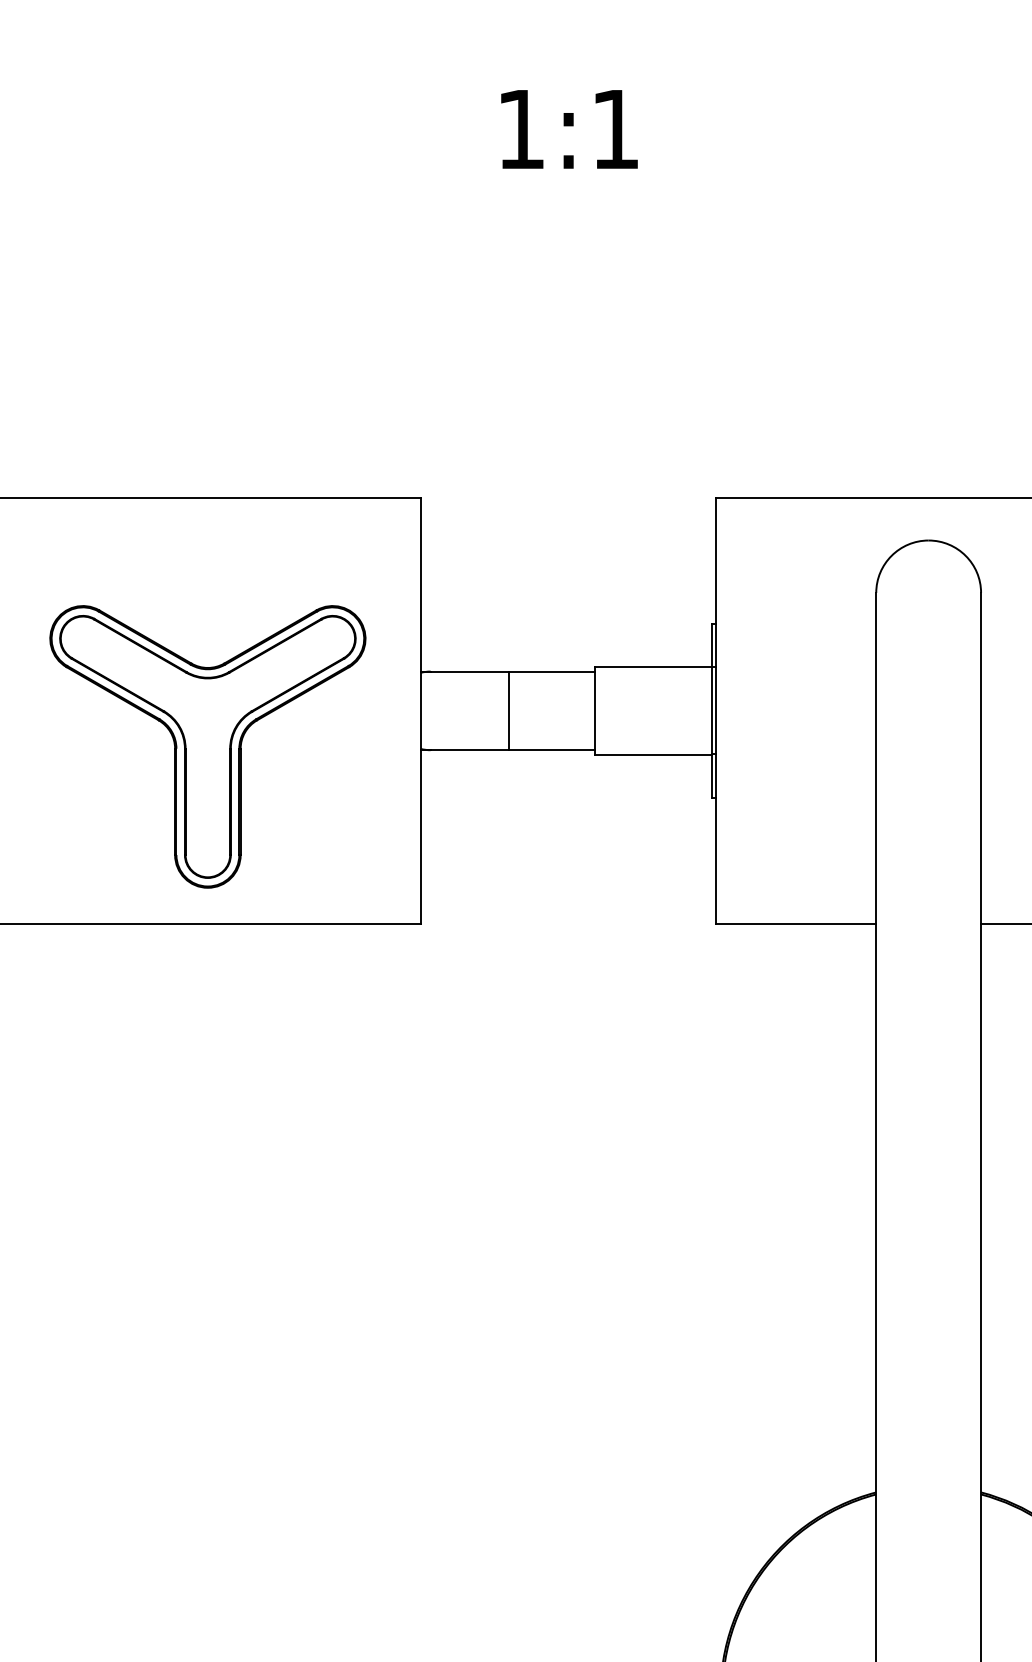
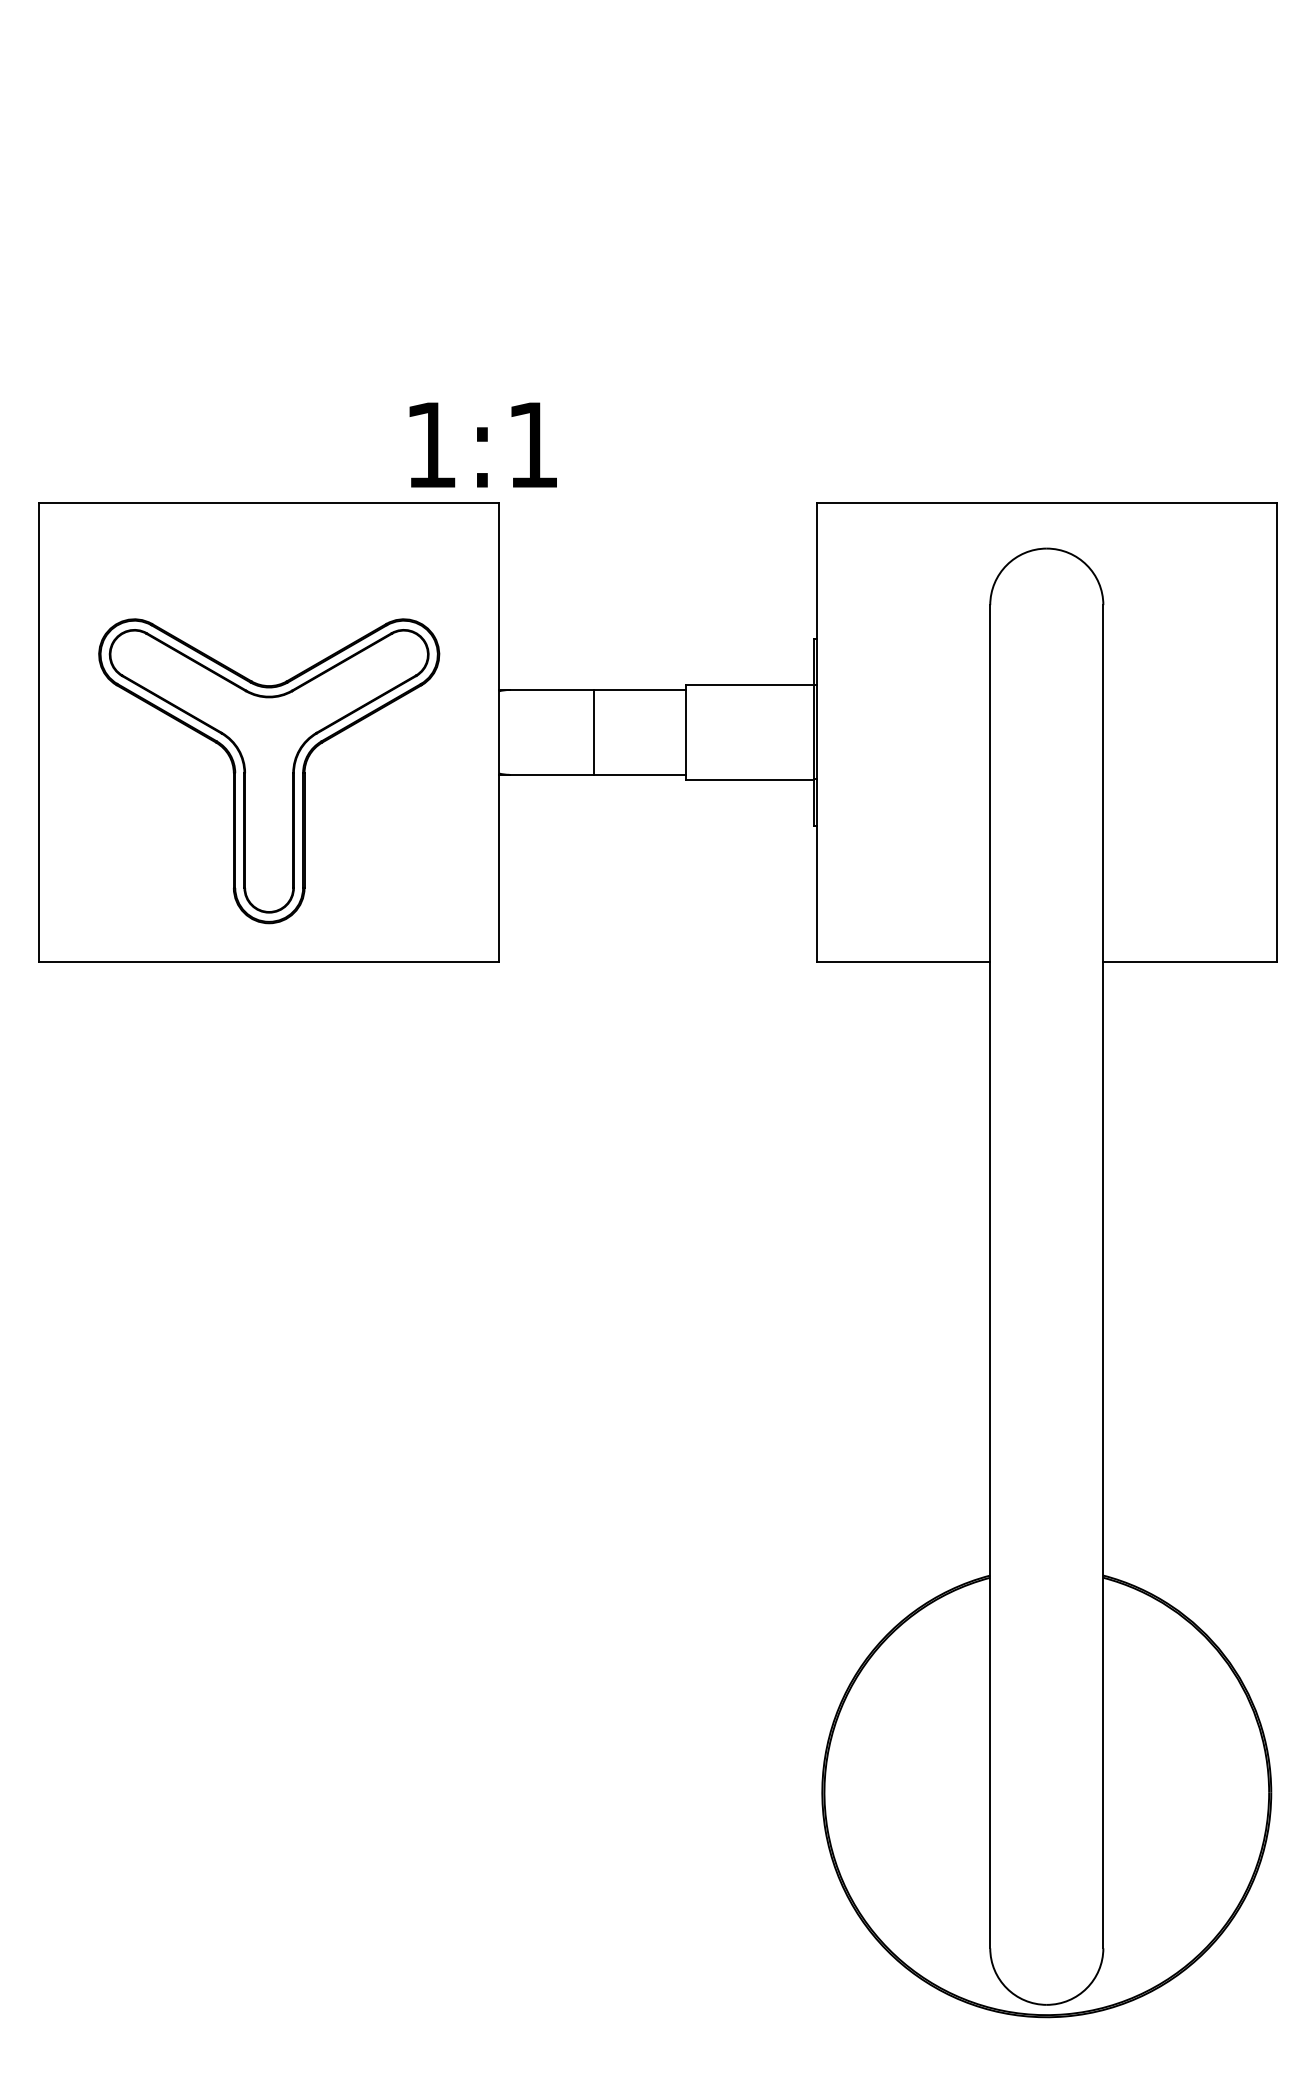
text: (568, 128) -> (482, 444), moved

